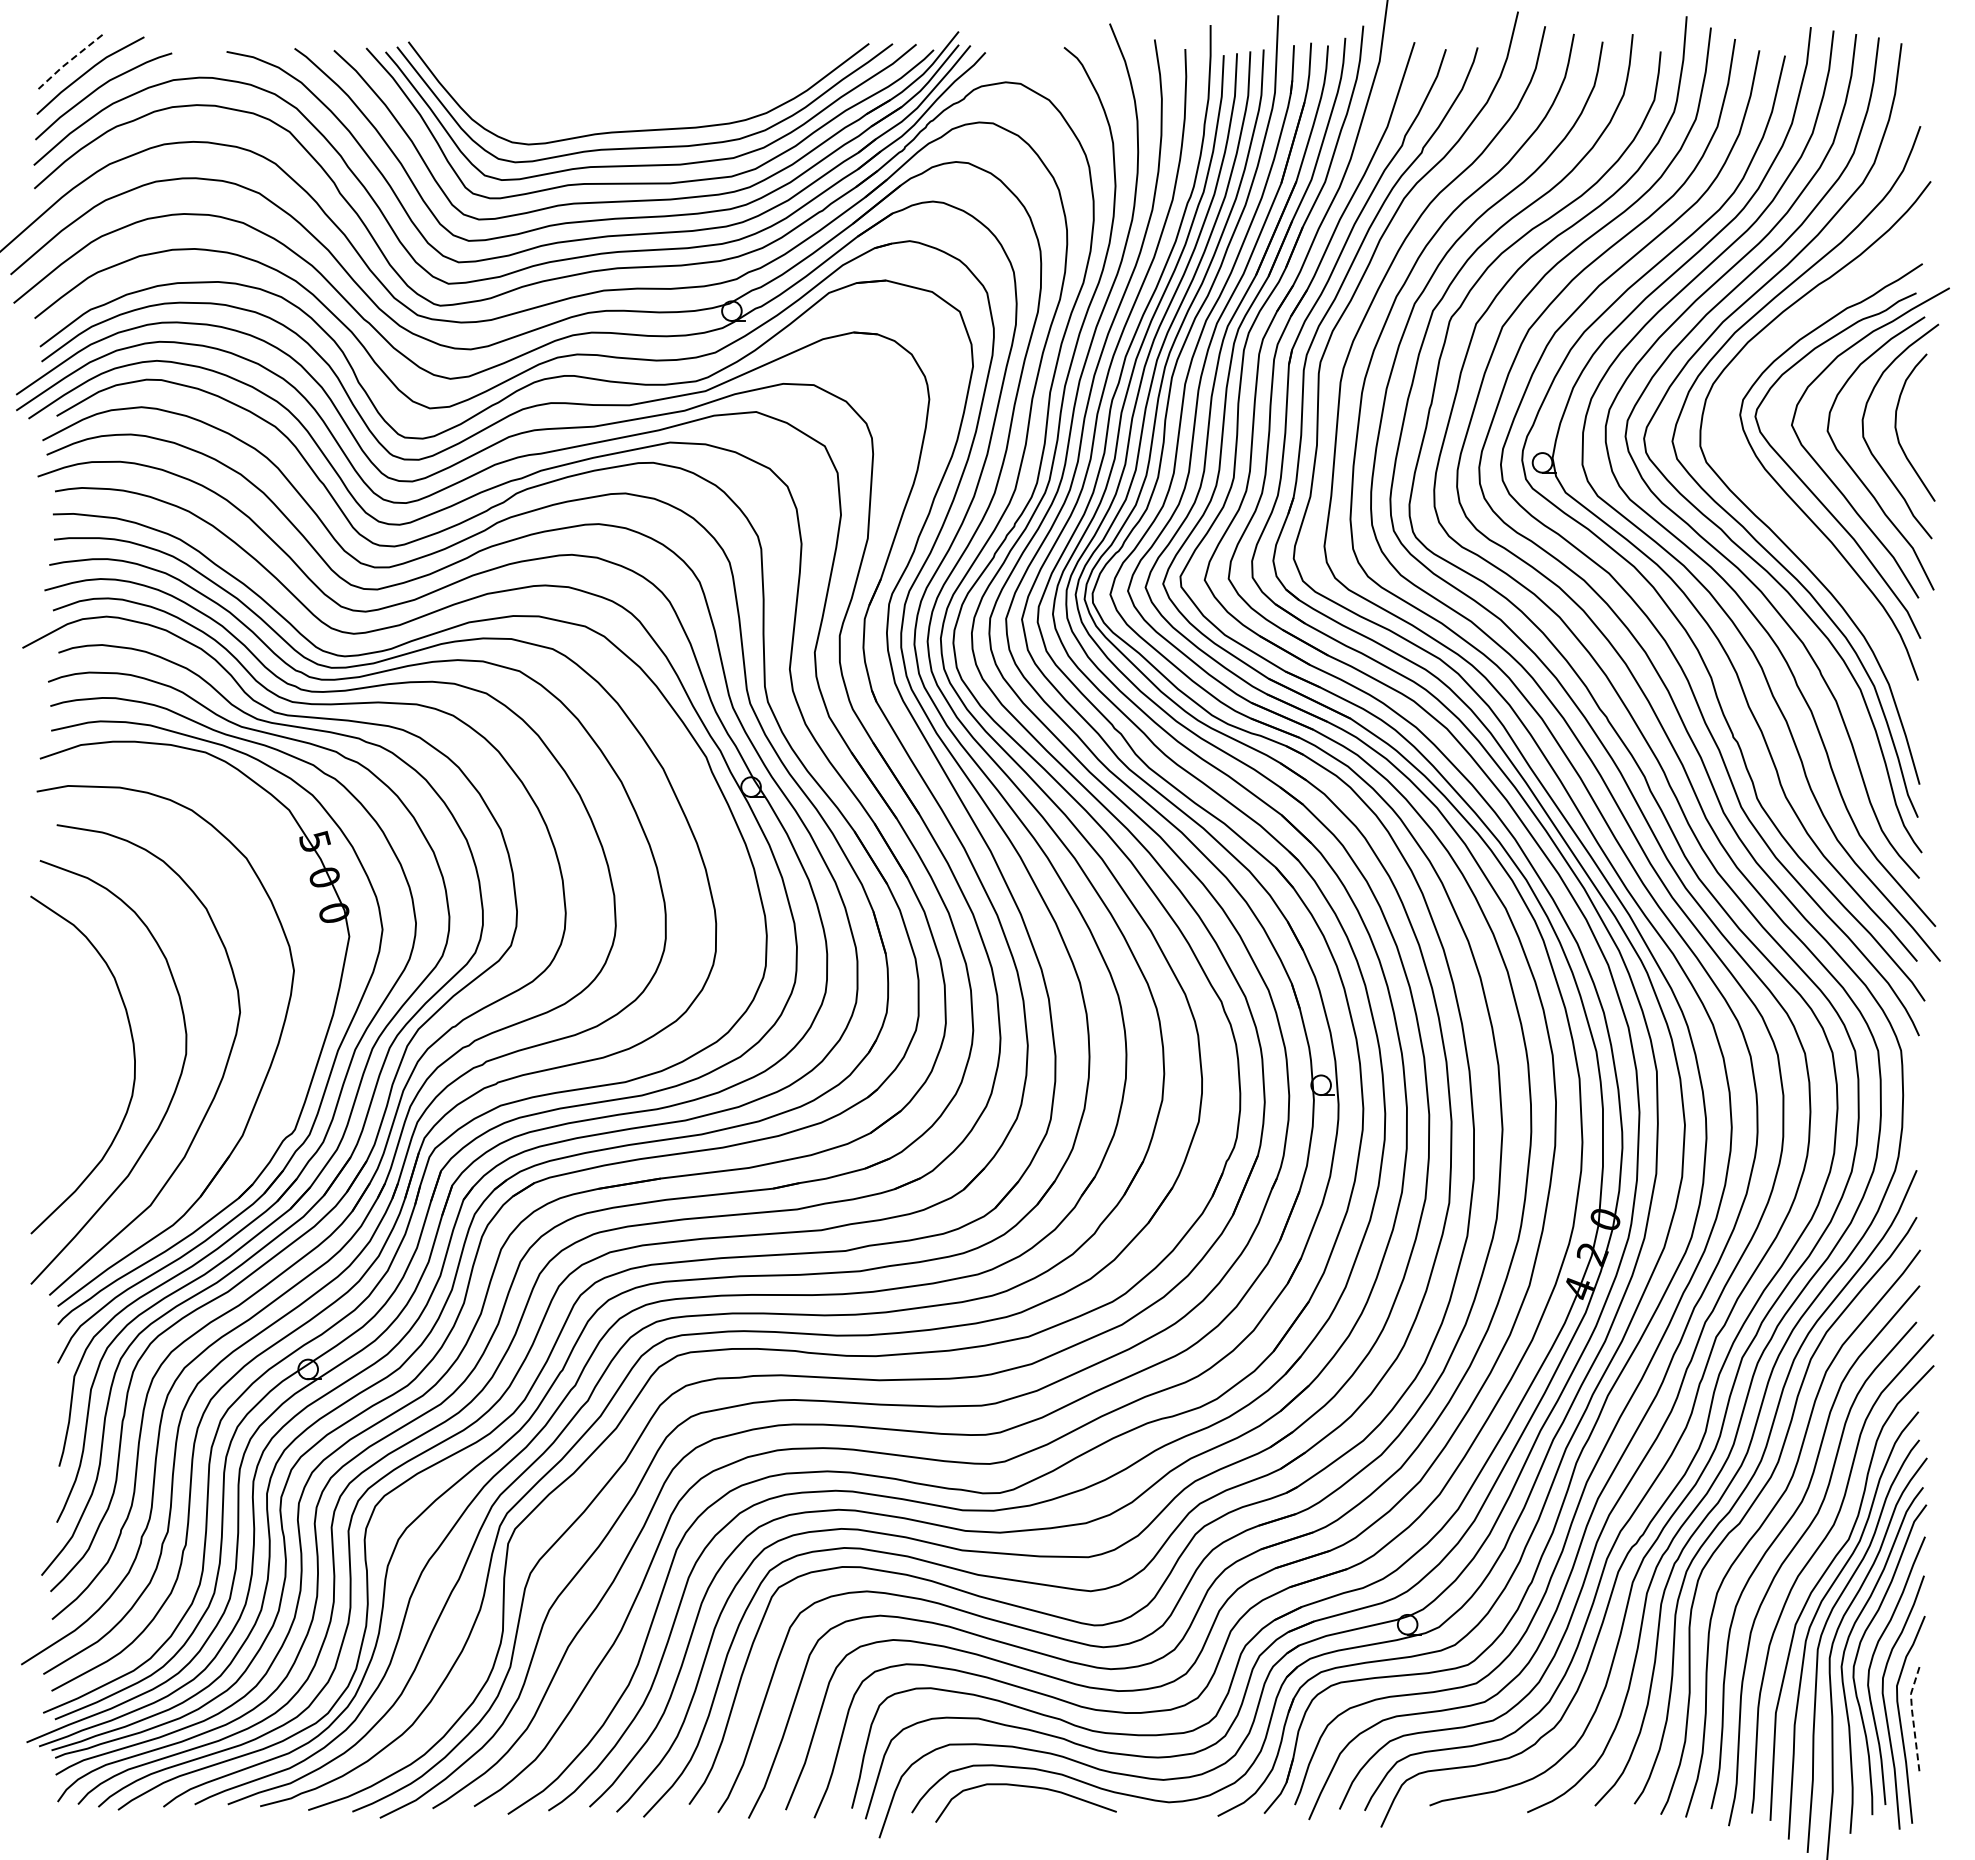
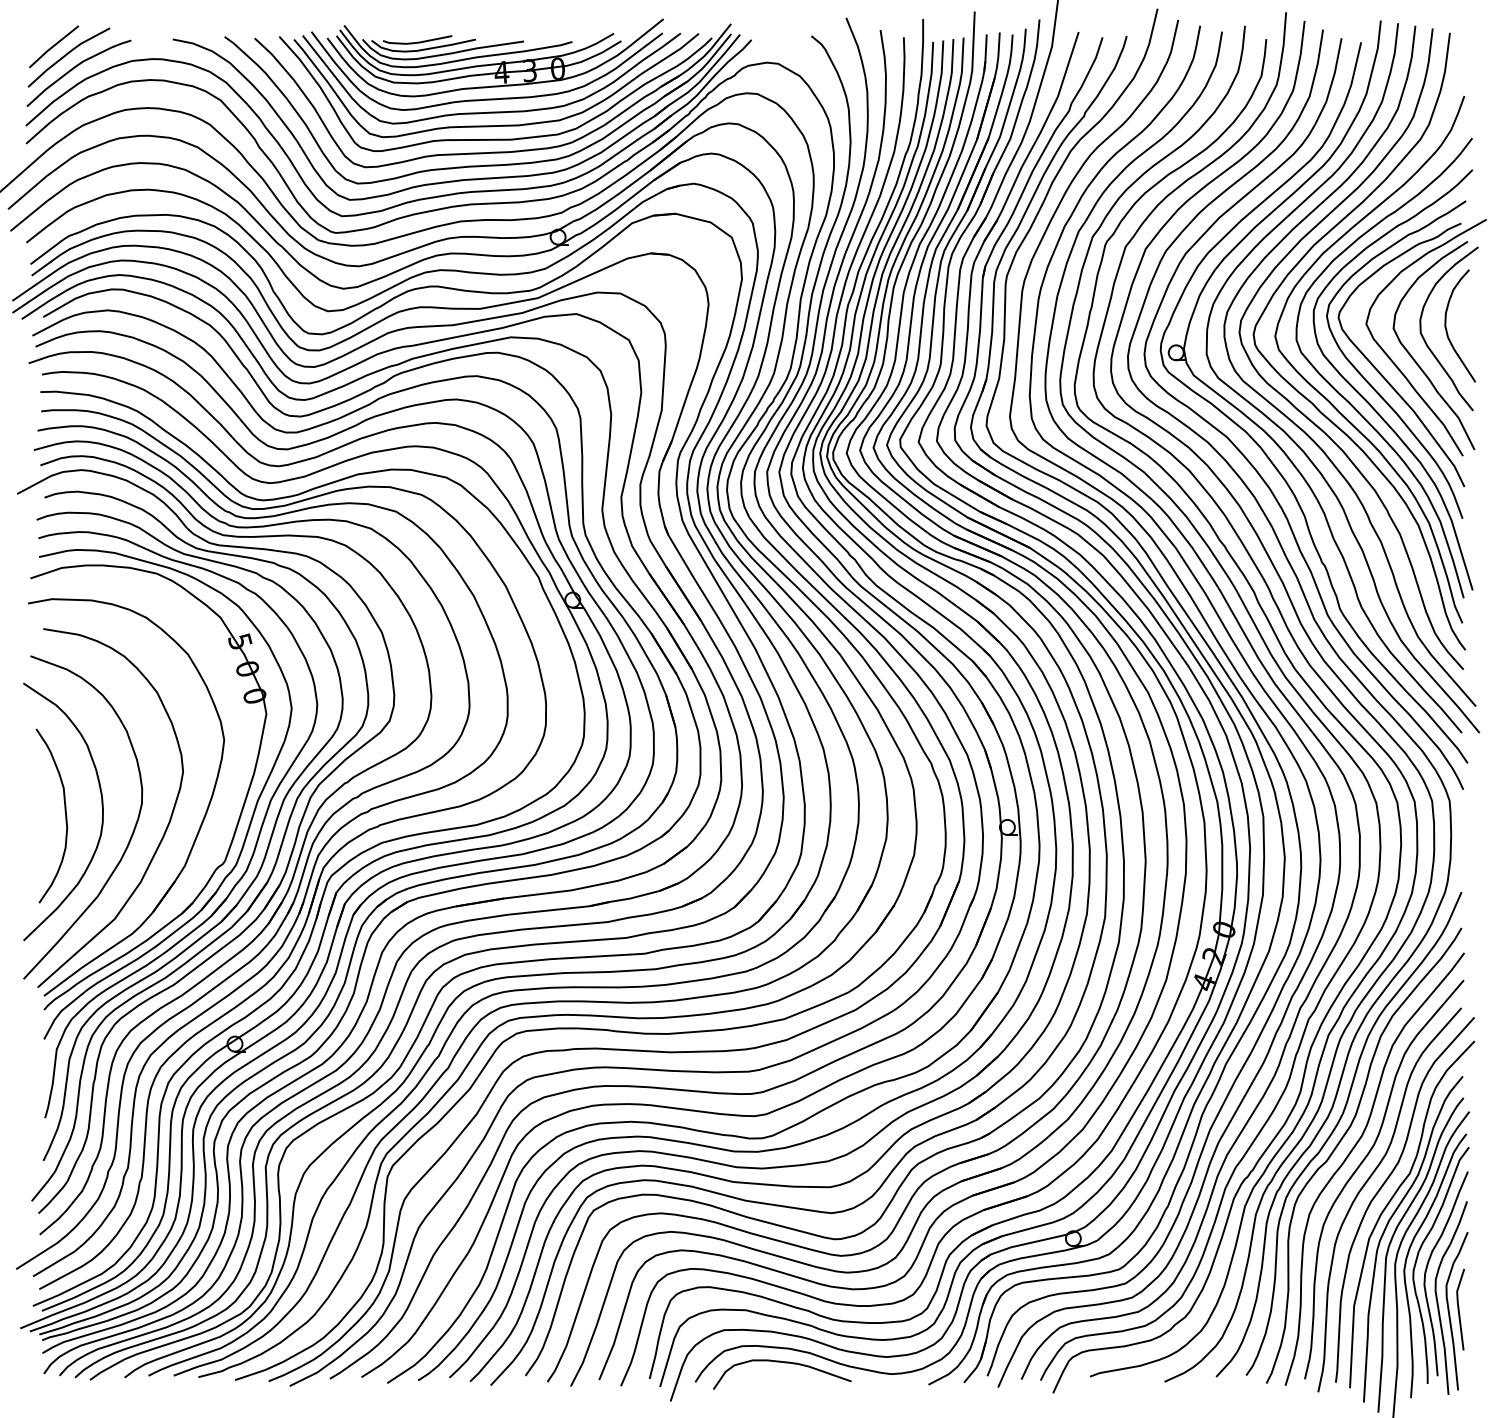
line: (69, 61) -> (53, 46), dashed -> solid
part: (649, 75) -> (495, 57), added
curve: (1796, 529) -> (1369, 403), added
curve: (85, 1070) -> (65, 816), added
line: (1912, 1715) -> (1458, 1307), dashed -> solid

